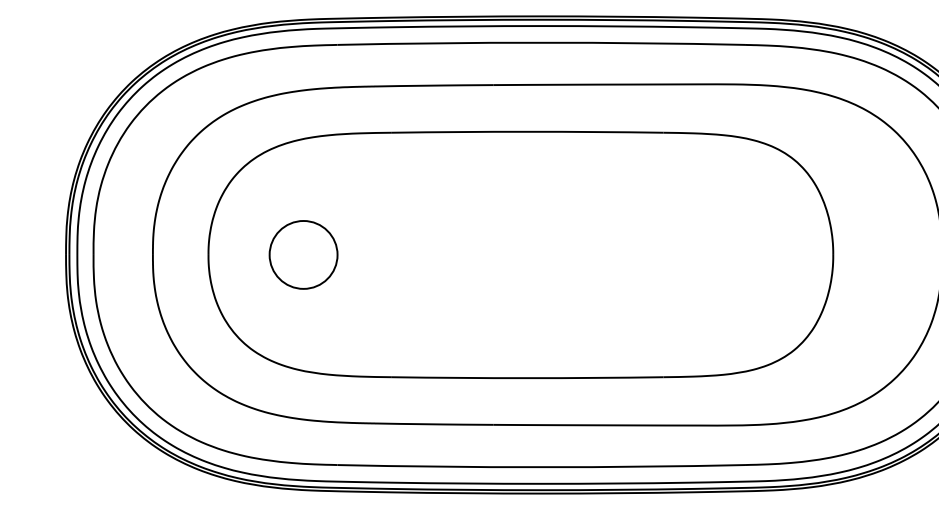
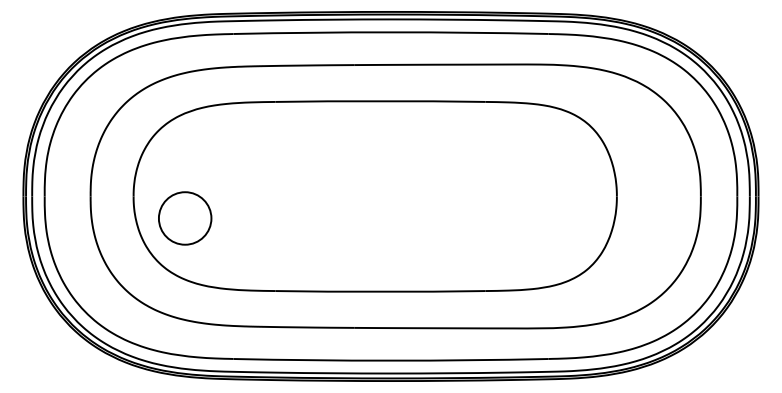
part: (304, 254) -> (185, 218), moved

